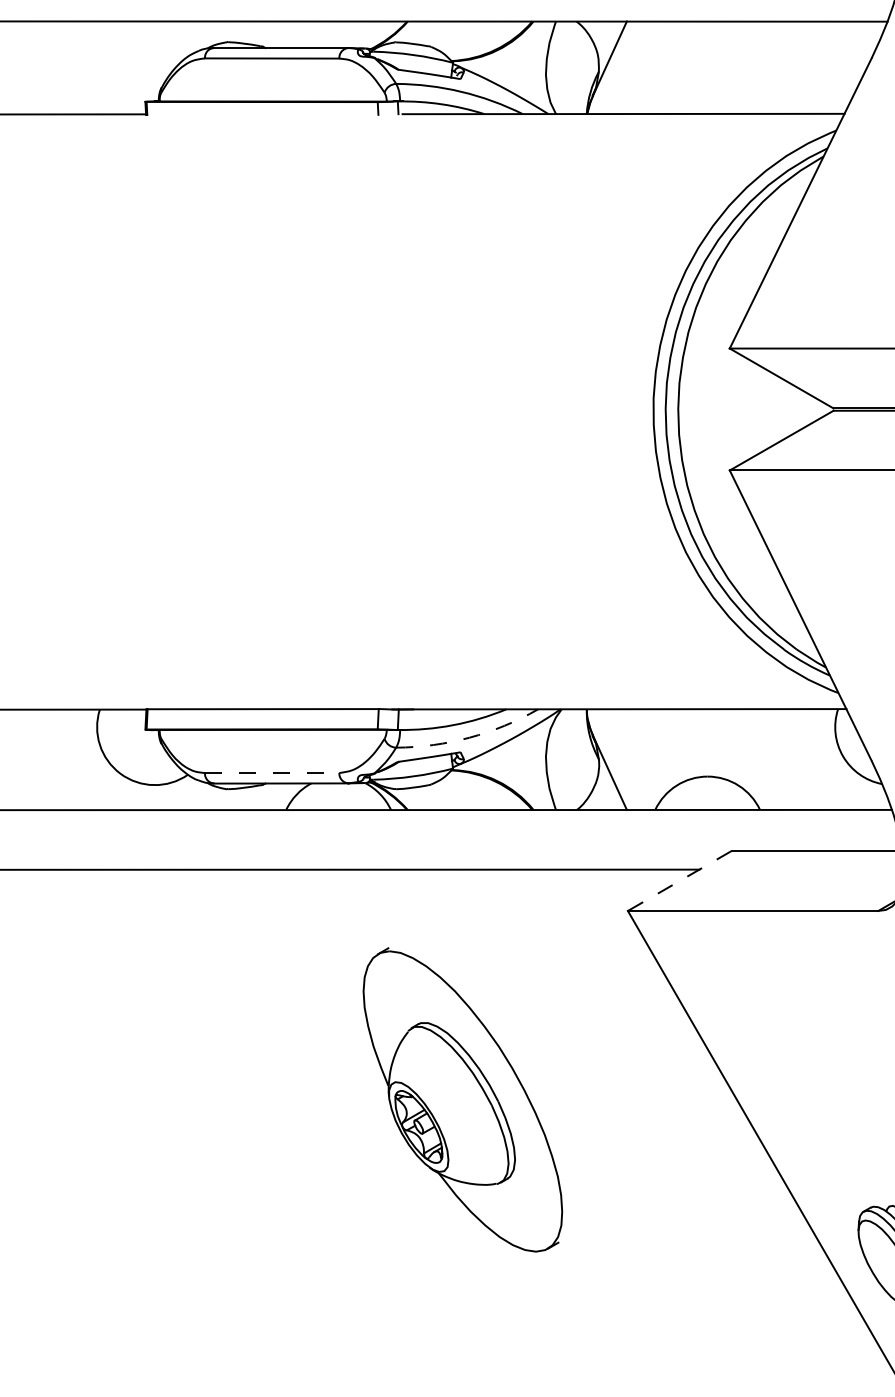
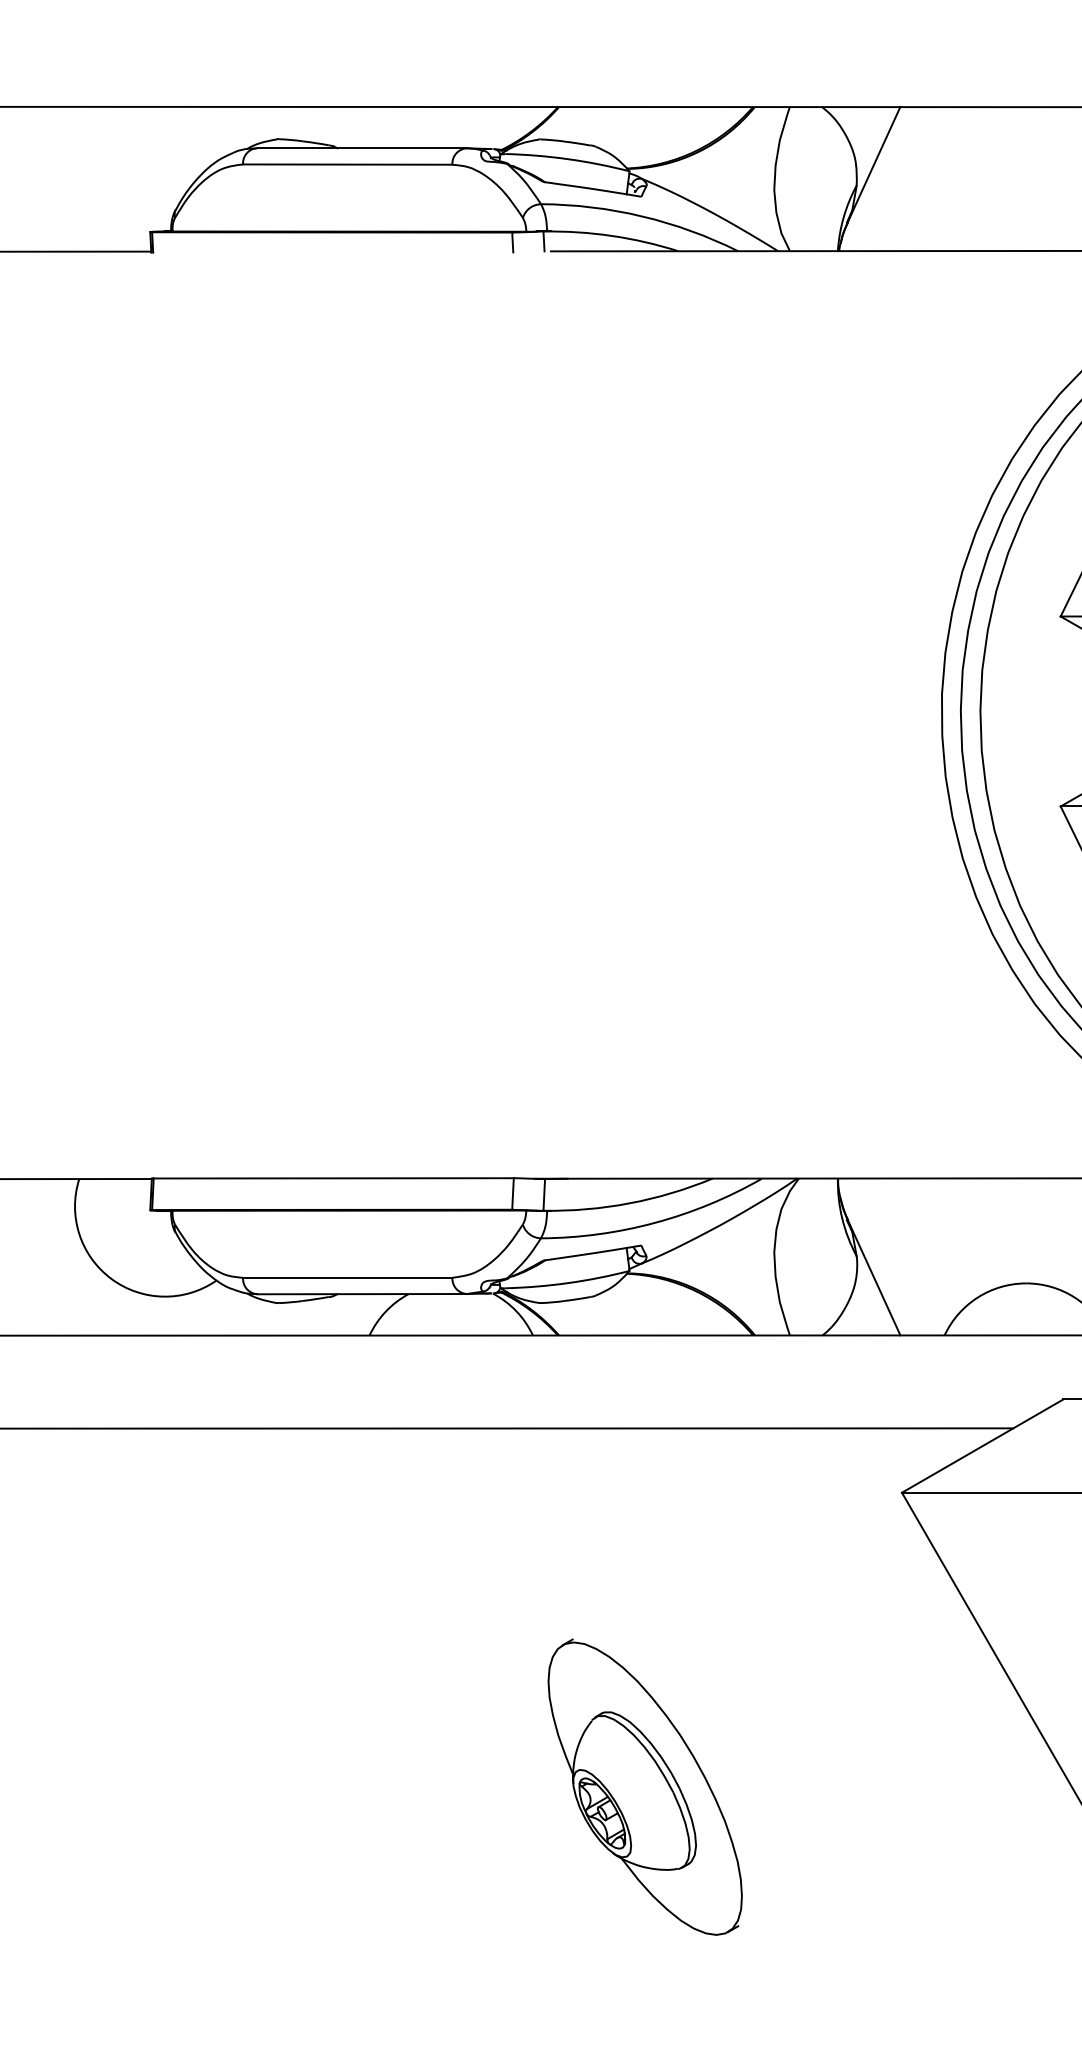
arc: (469, 737) -> (655, 1222), dashed -> solid
line: (272, 773) -> (348, 1278), dashed -> solid
line: (679, 881) -> (982, 1446), dashed -> solid
part: (463, 1099) -> (645, 1786), size x0.62

